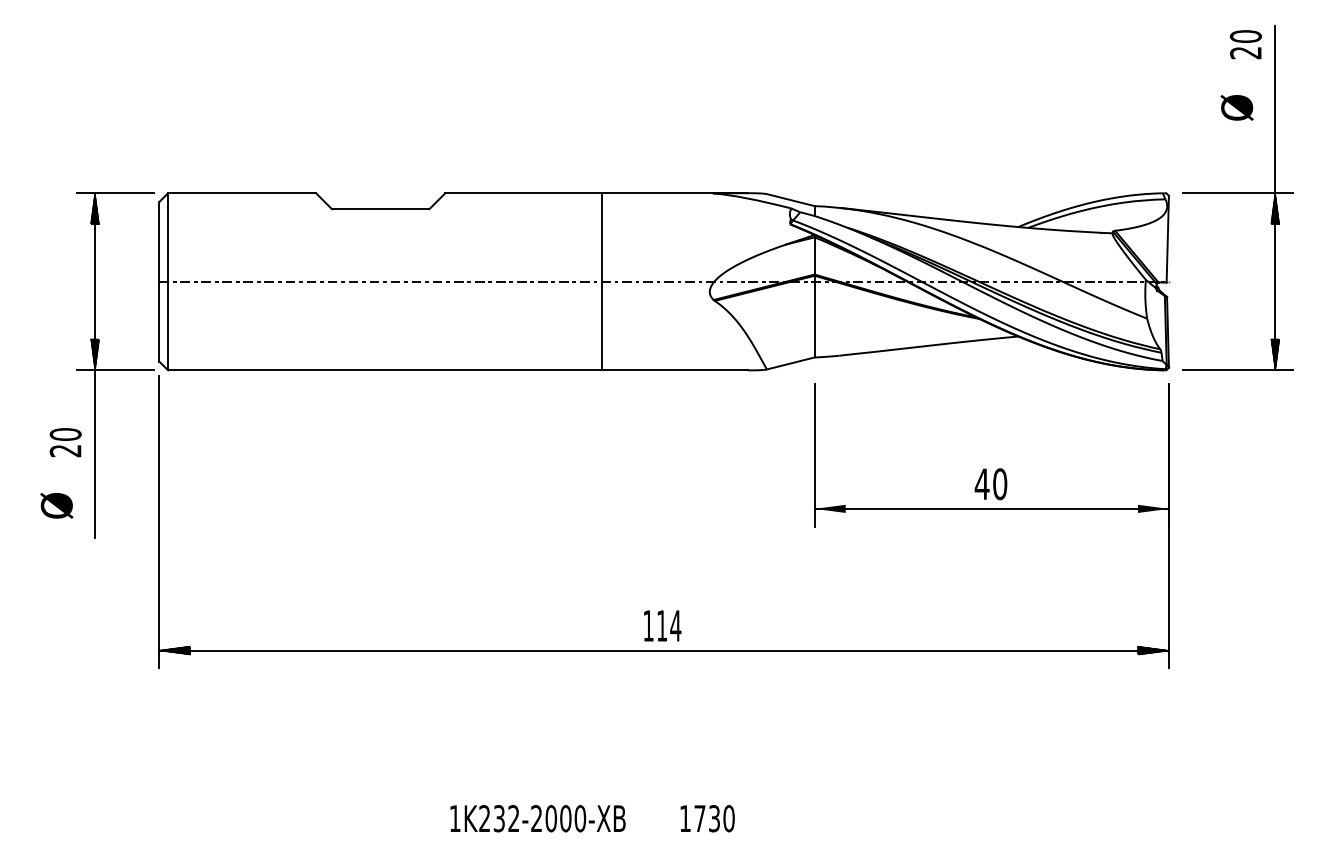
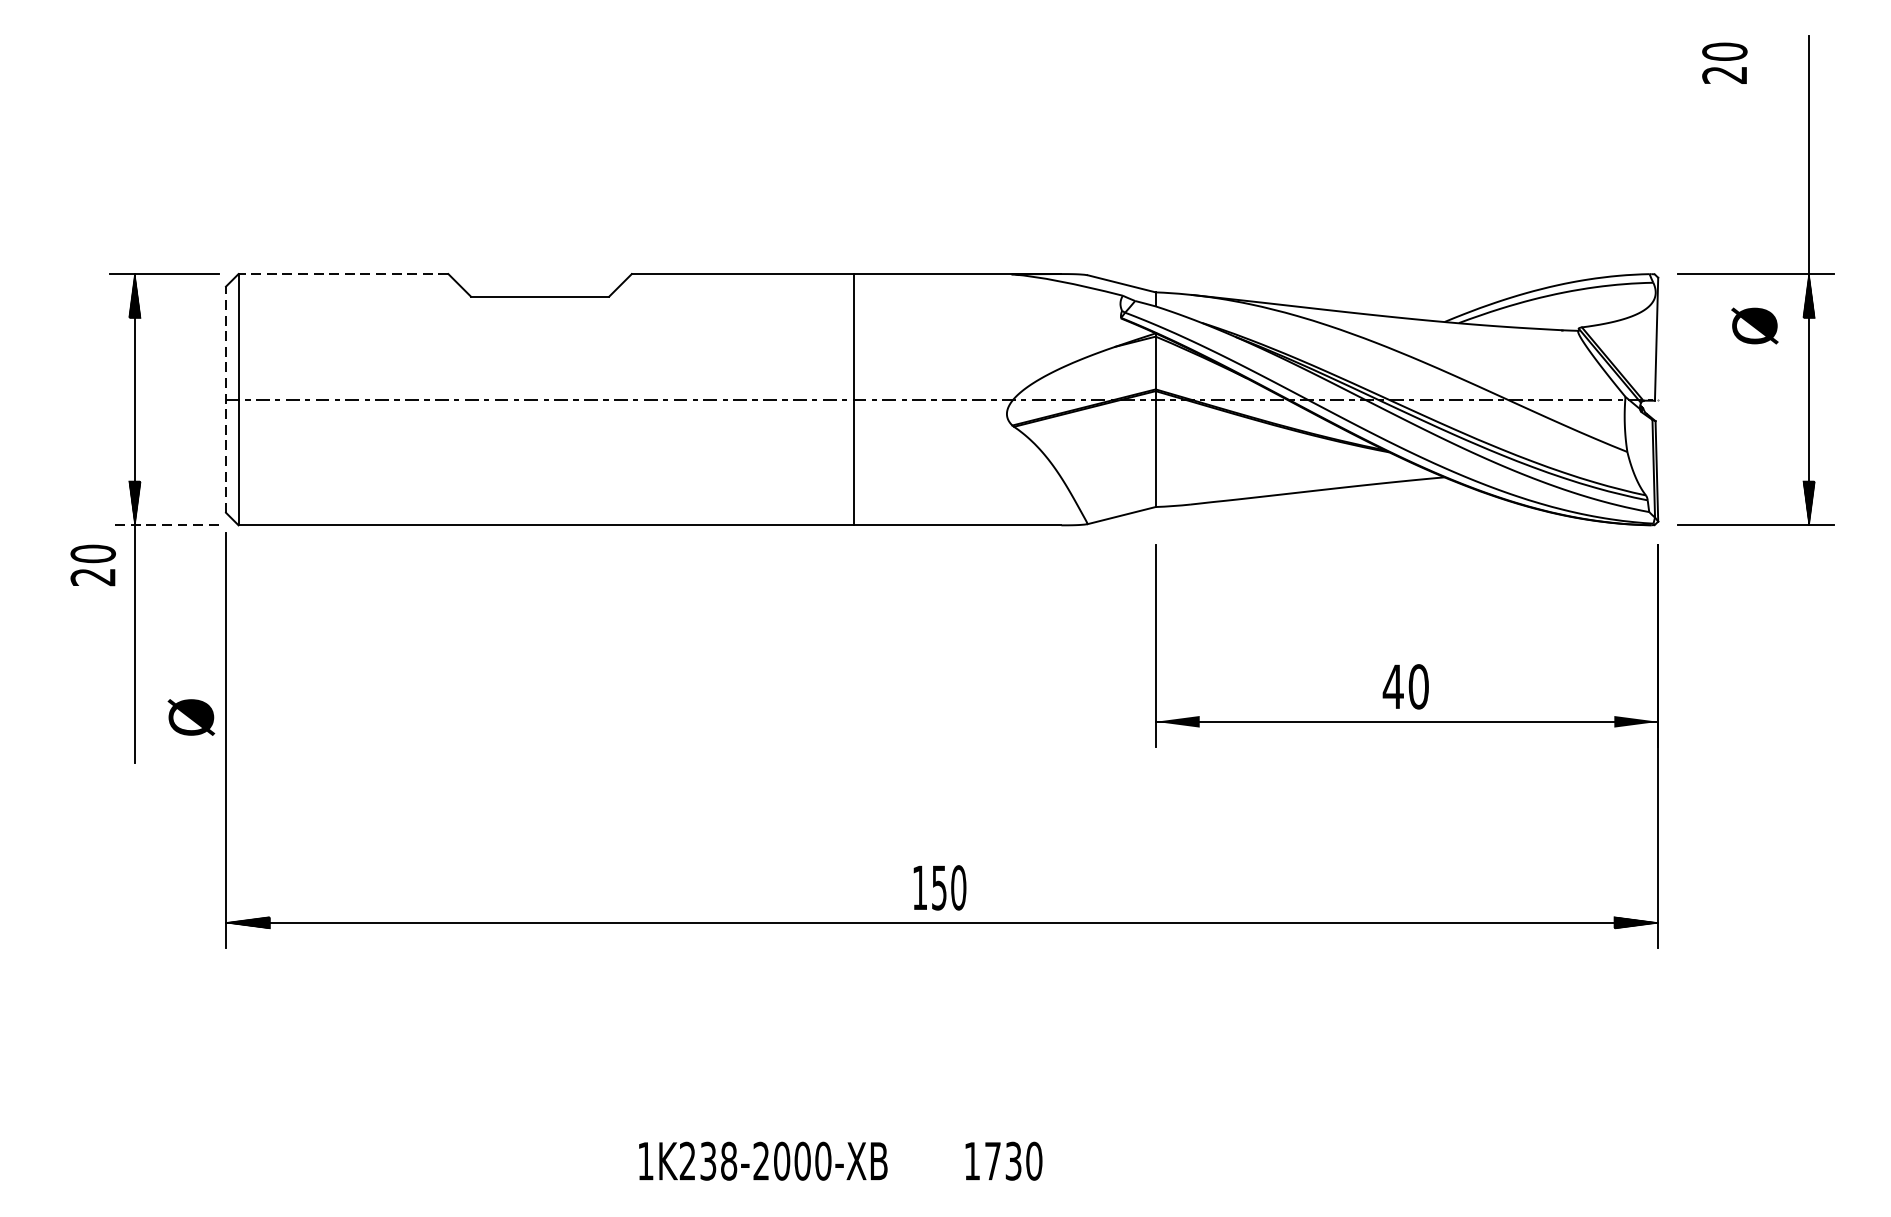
text: (1245, 44) -> (1724, 63), moved
text: (1236, 107) -> (1754, 325), moved
line: (242, 193) -> (344, 274), solid -> dashed
line: (159, 281) -> (226, 399), solid -> dashed
line: (115, 370) -> (163, 525), solid -> dashed
text: (65, 442) -> (92, 565), moved
text: (56, 505) -> (190, 717), moved
text: (669, 625) -> (949, 887), 114 -> 150
text: (513, 818) -> (728, 1161), 1K232-2000-XB -> 1K238-2000-XB

